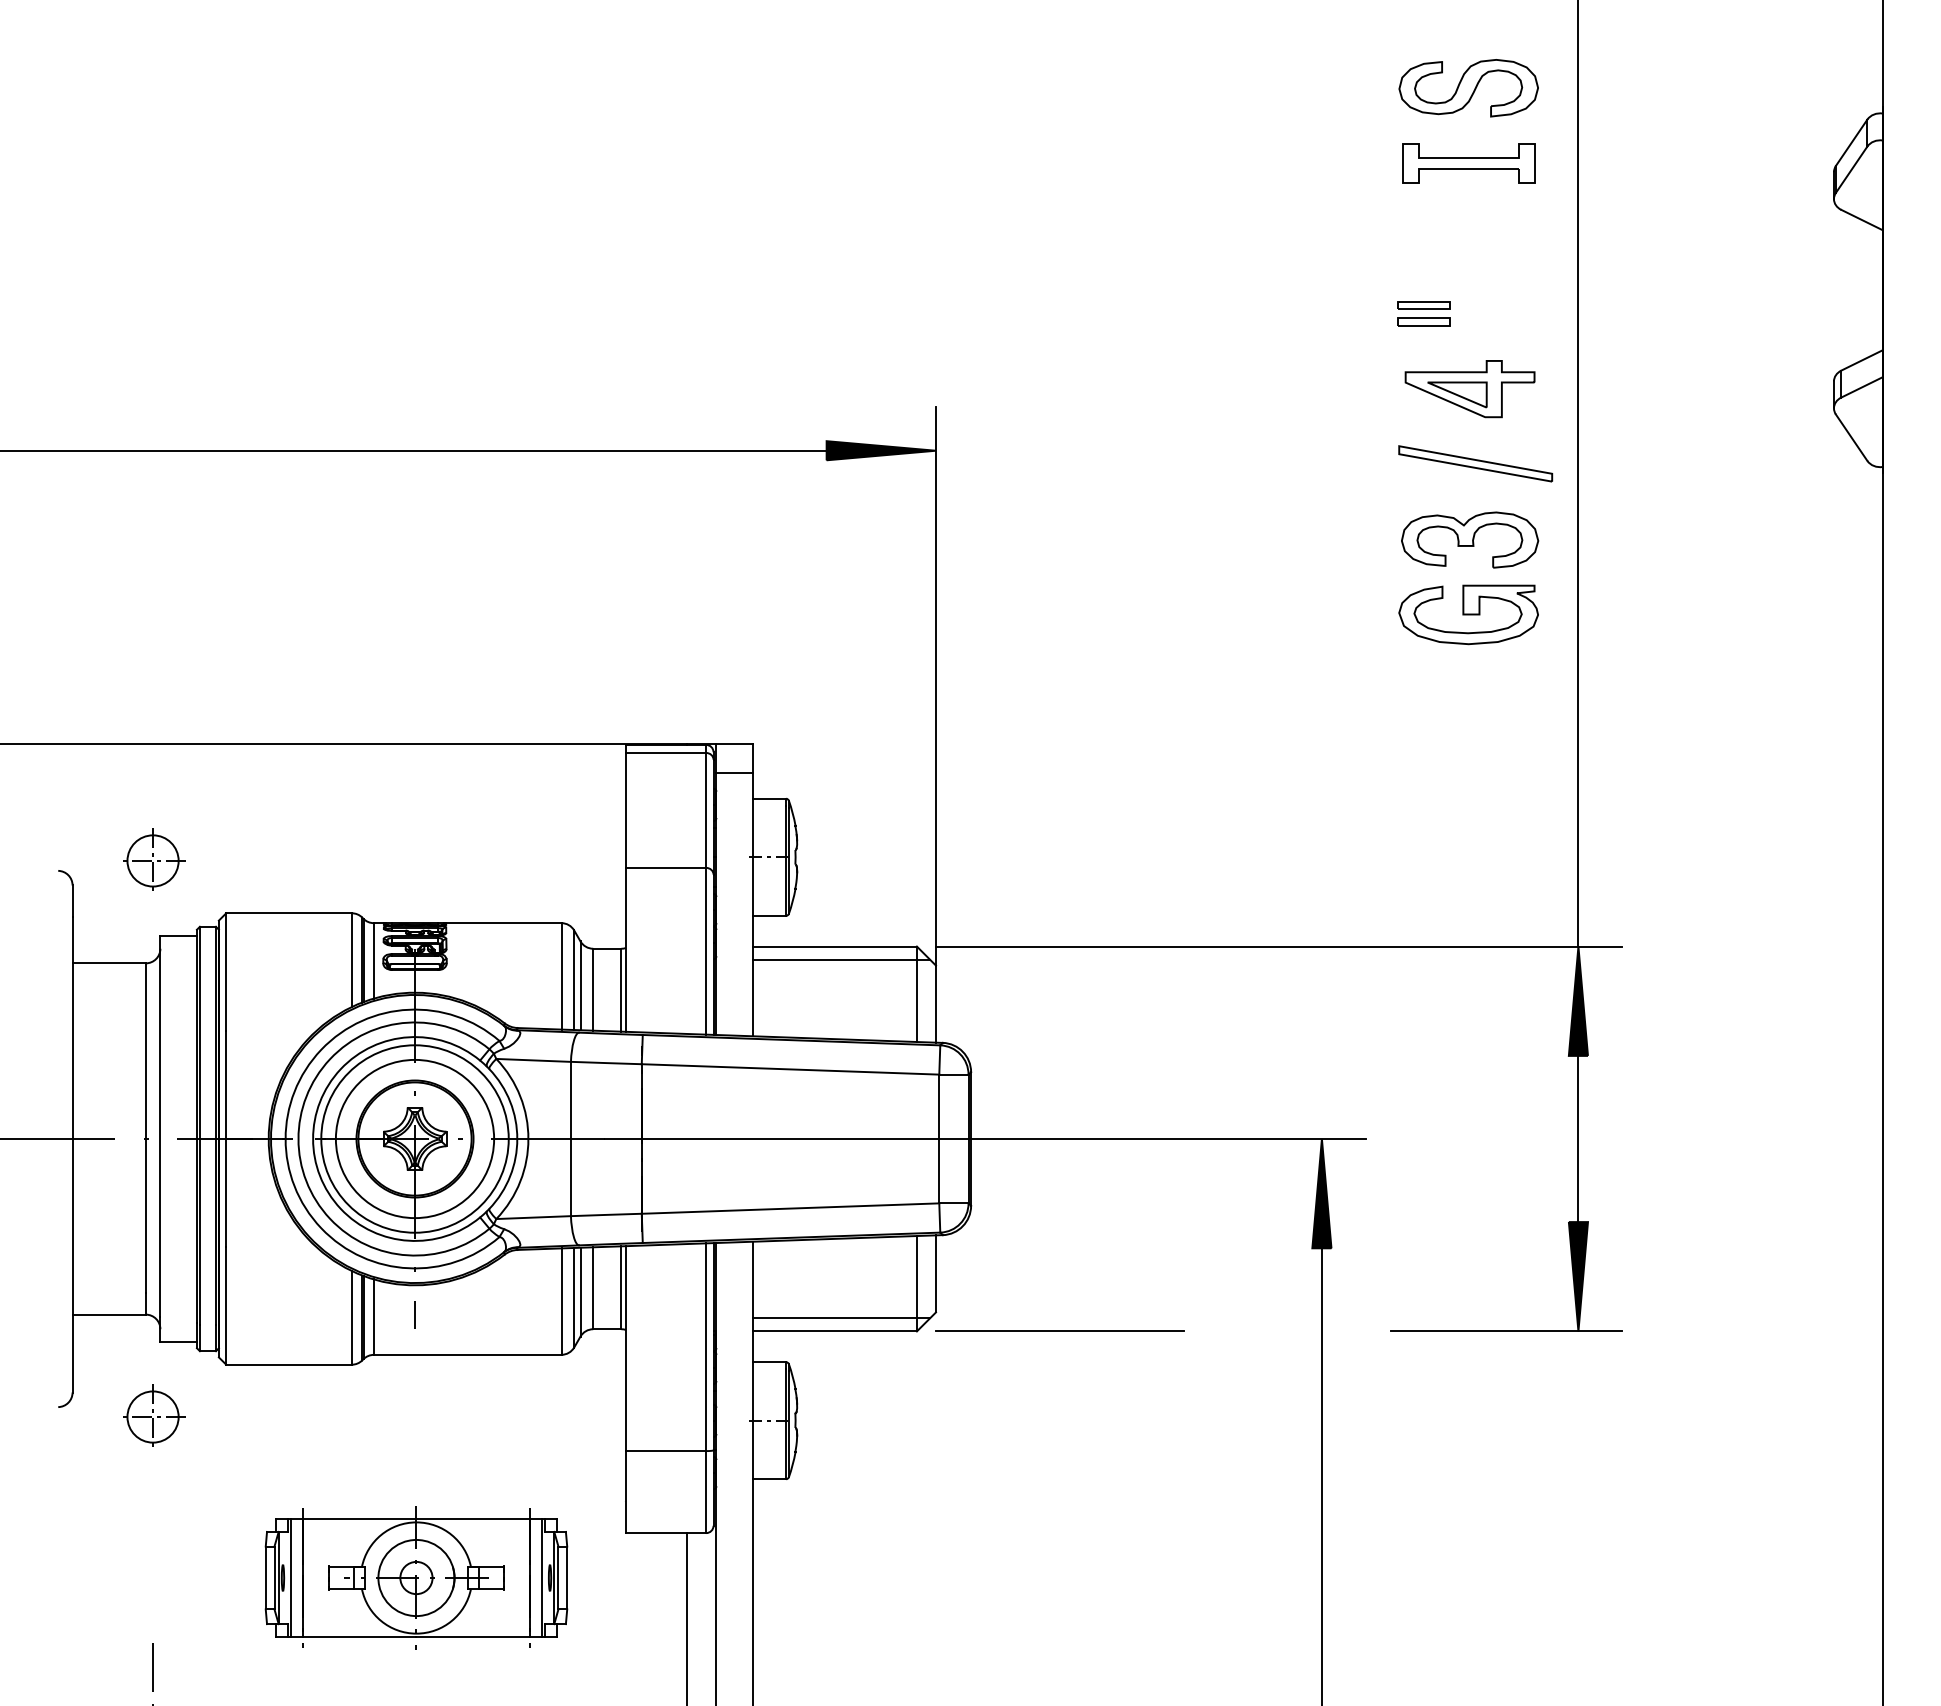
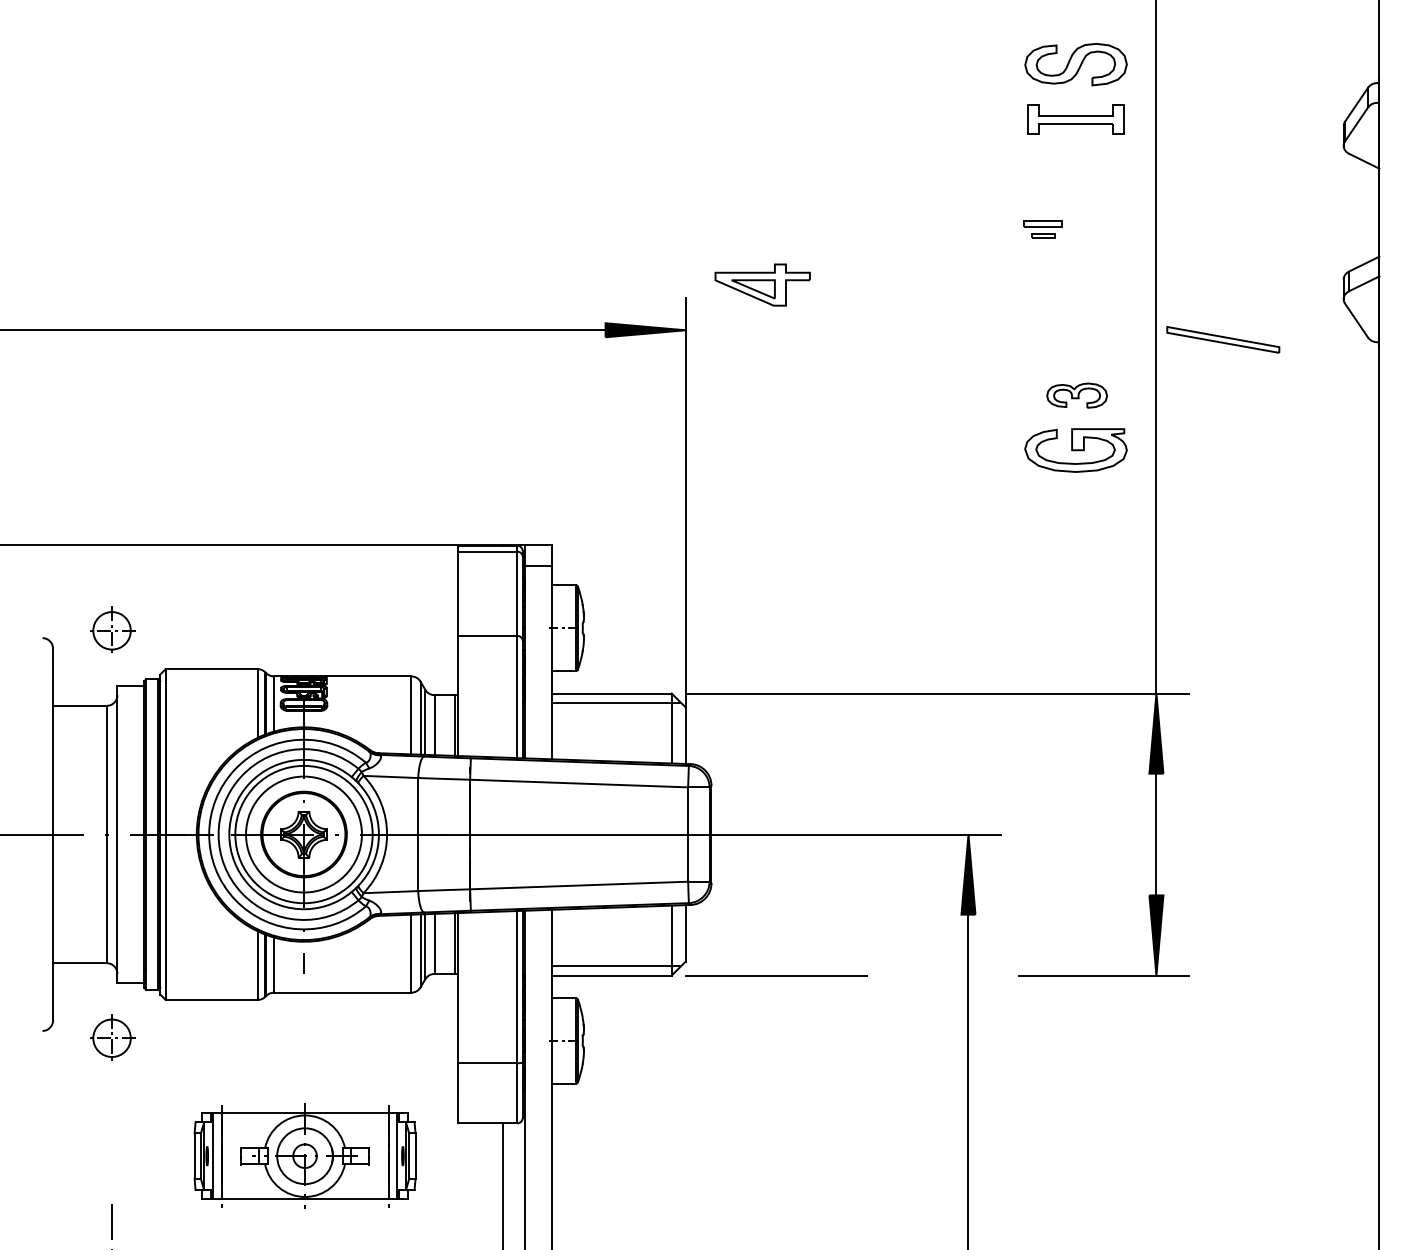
part: (1423, 321) -> (1042, 235), size x0.6
part: (1469, 389) -> (762, 285), moved
part: (1475, 463) -> (1223, 339), moved
part: (1470, 539) -> (1077, 395), size x0.6

